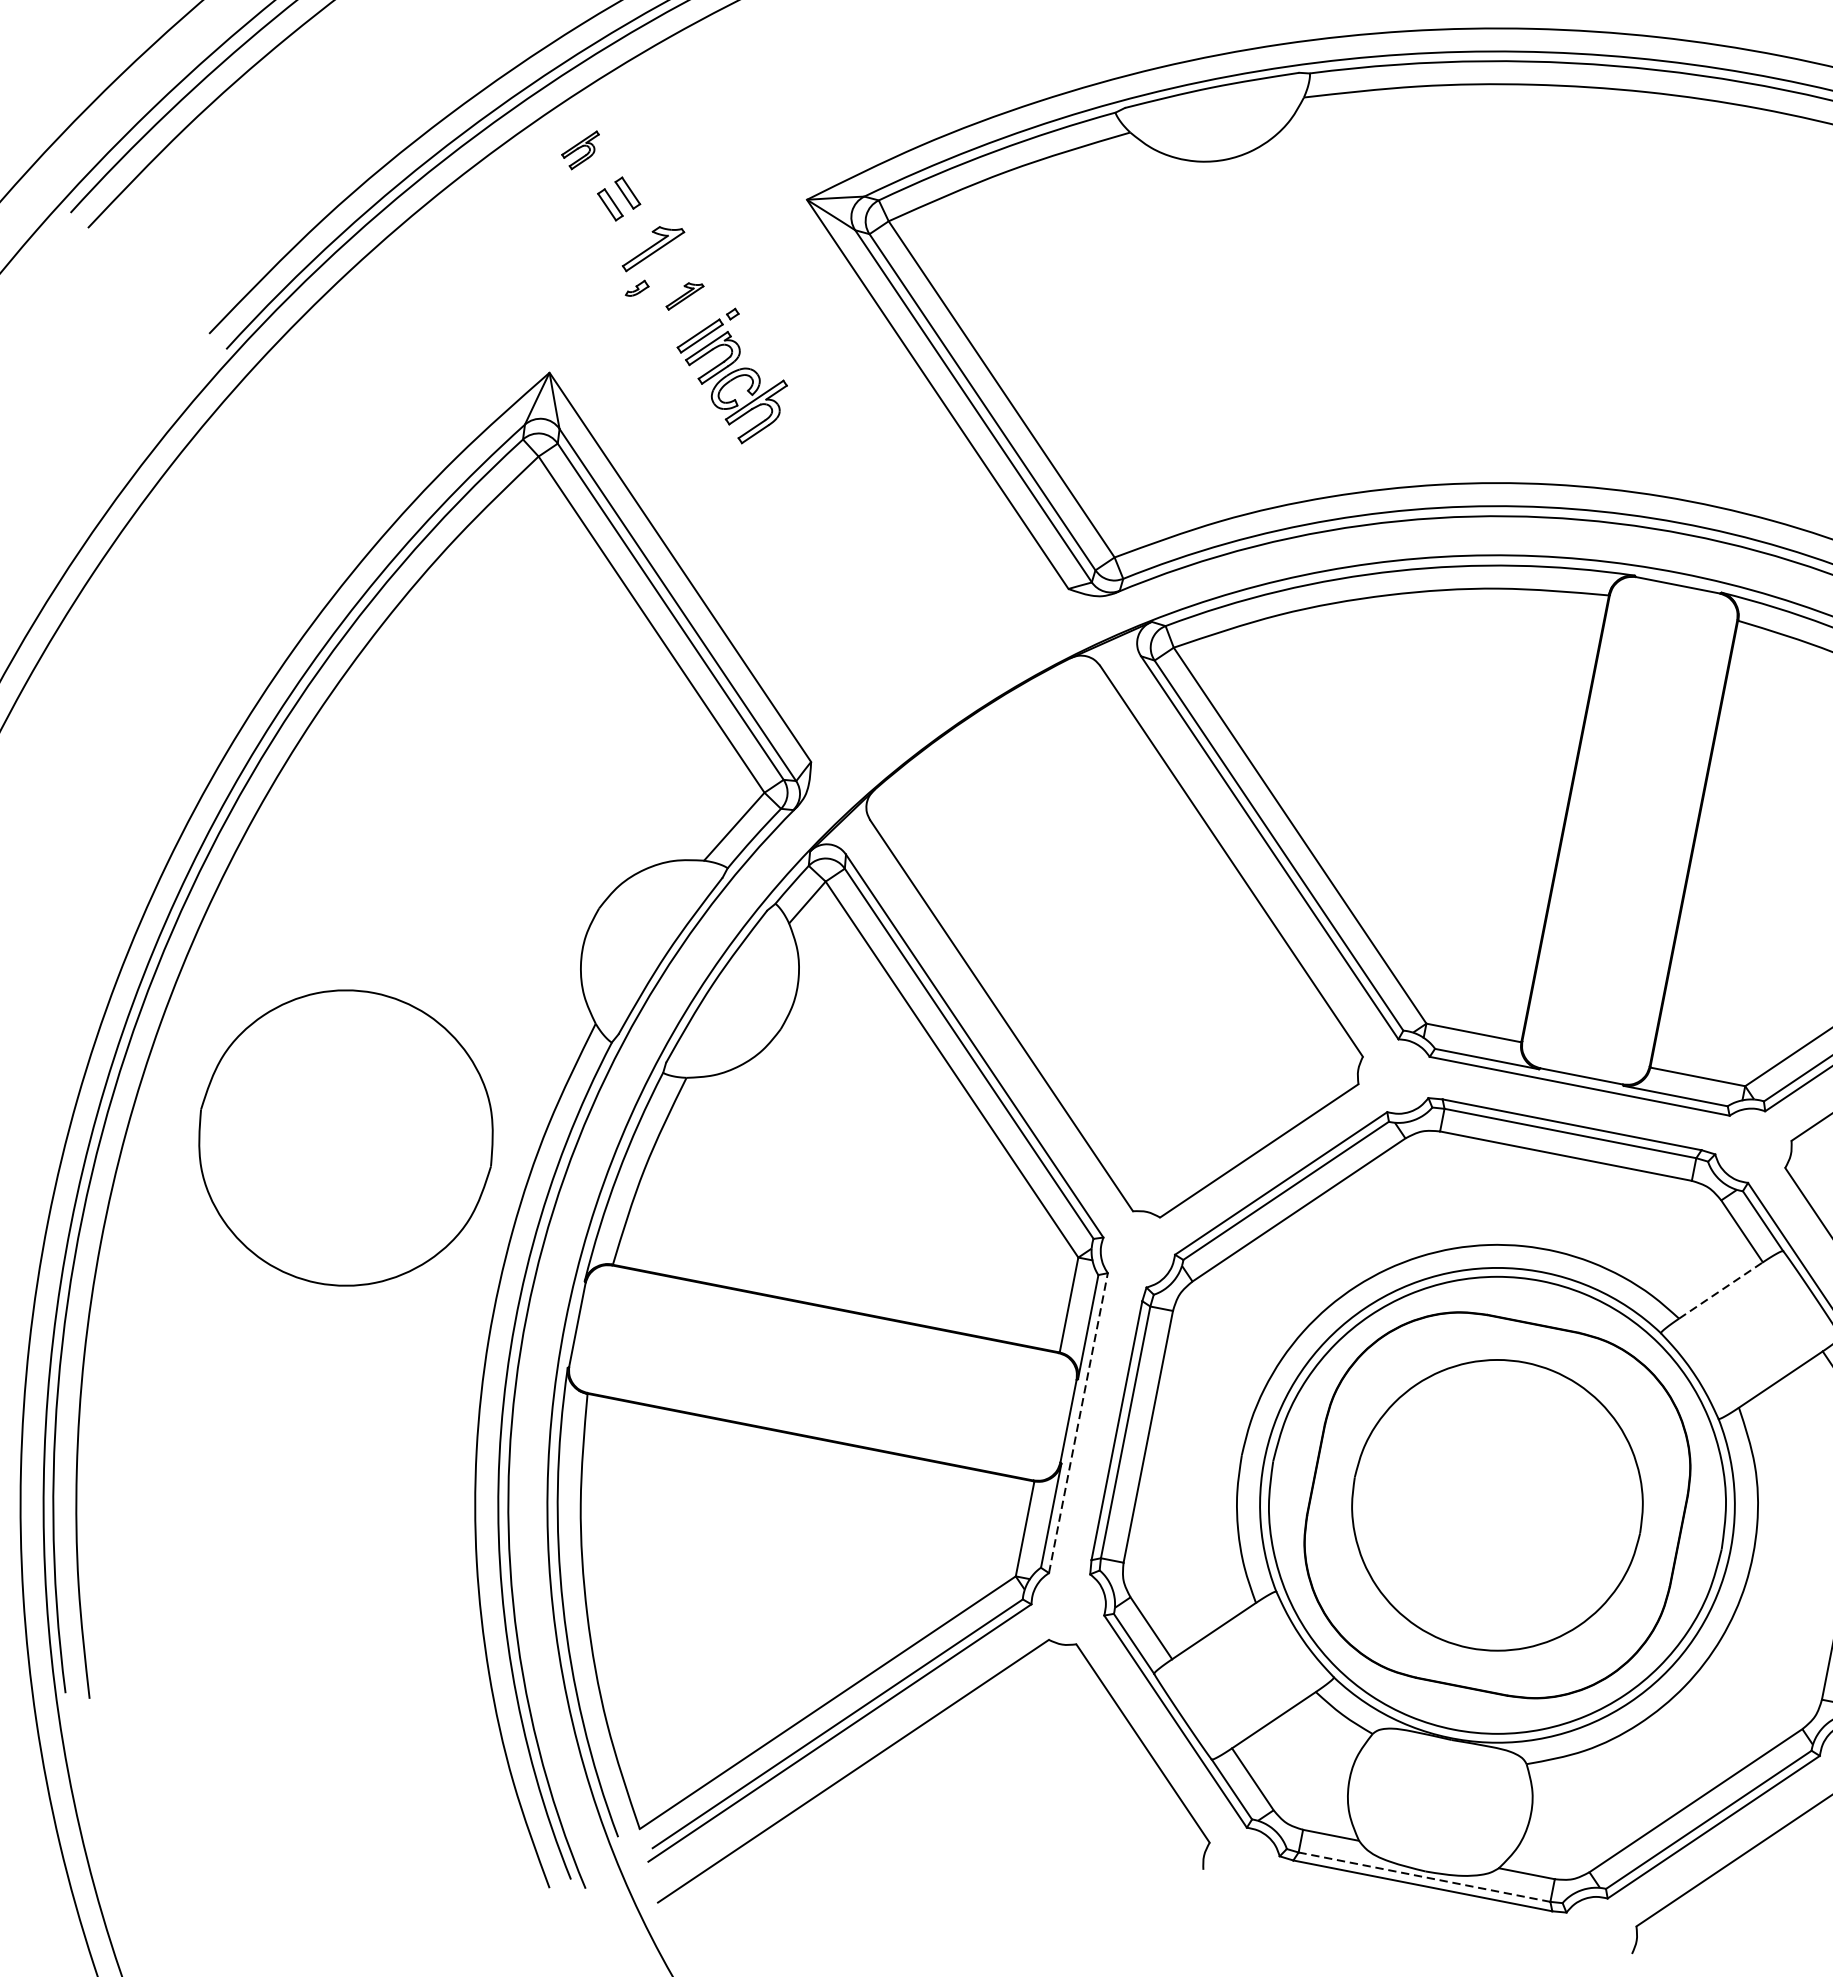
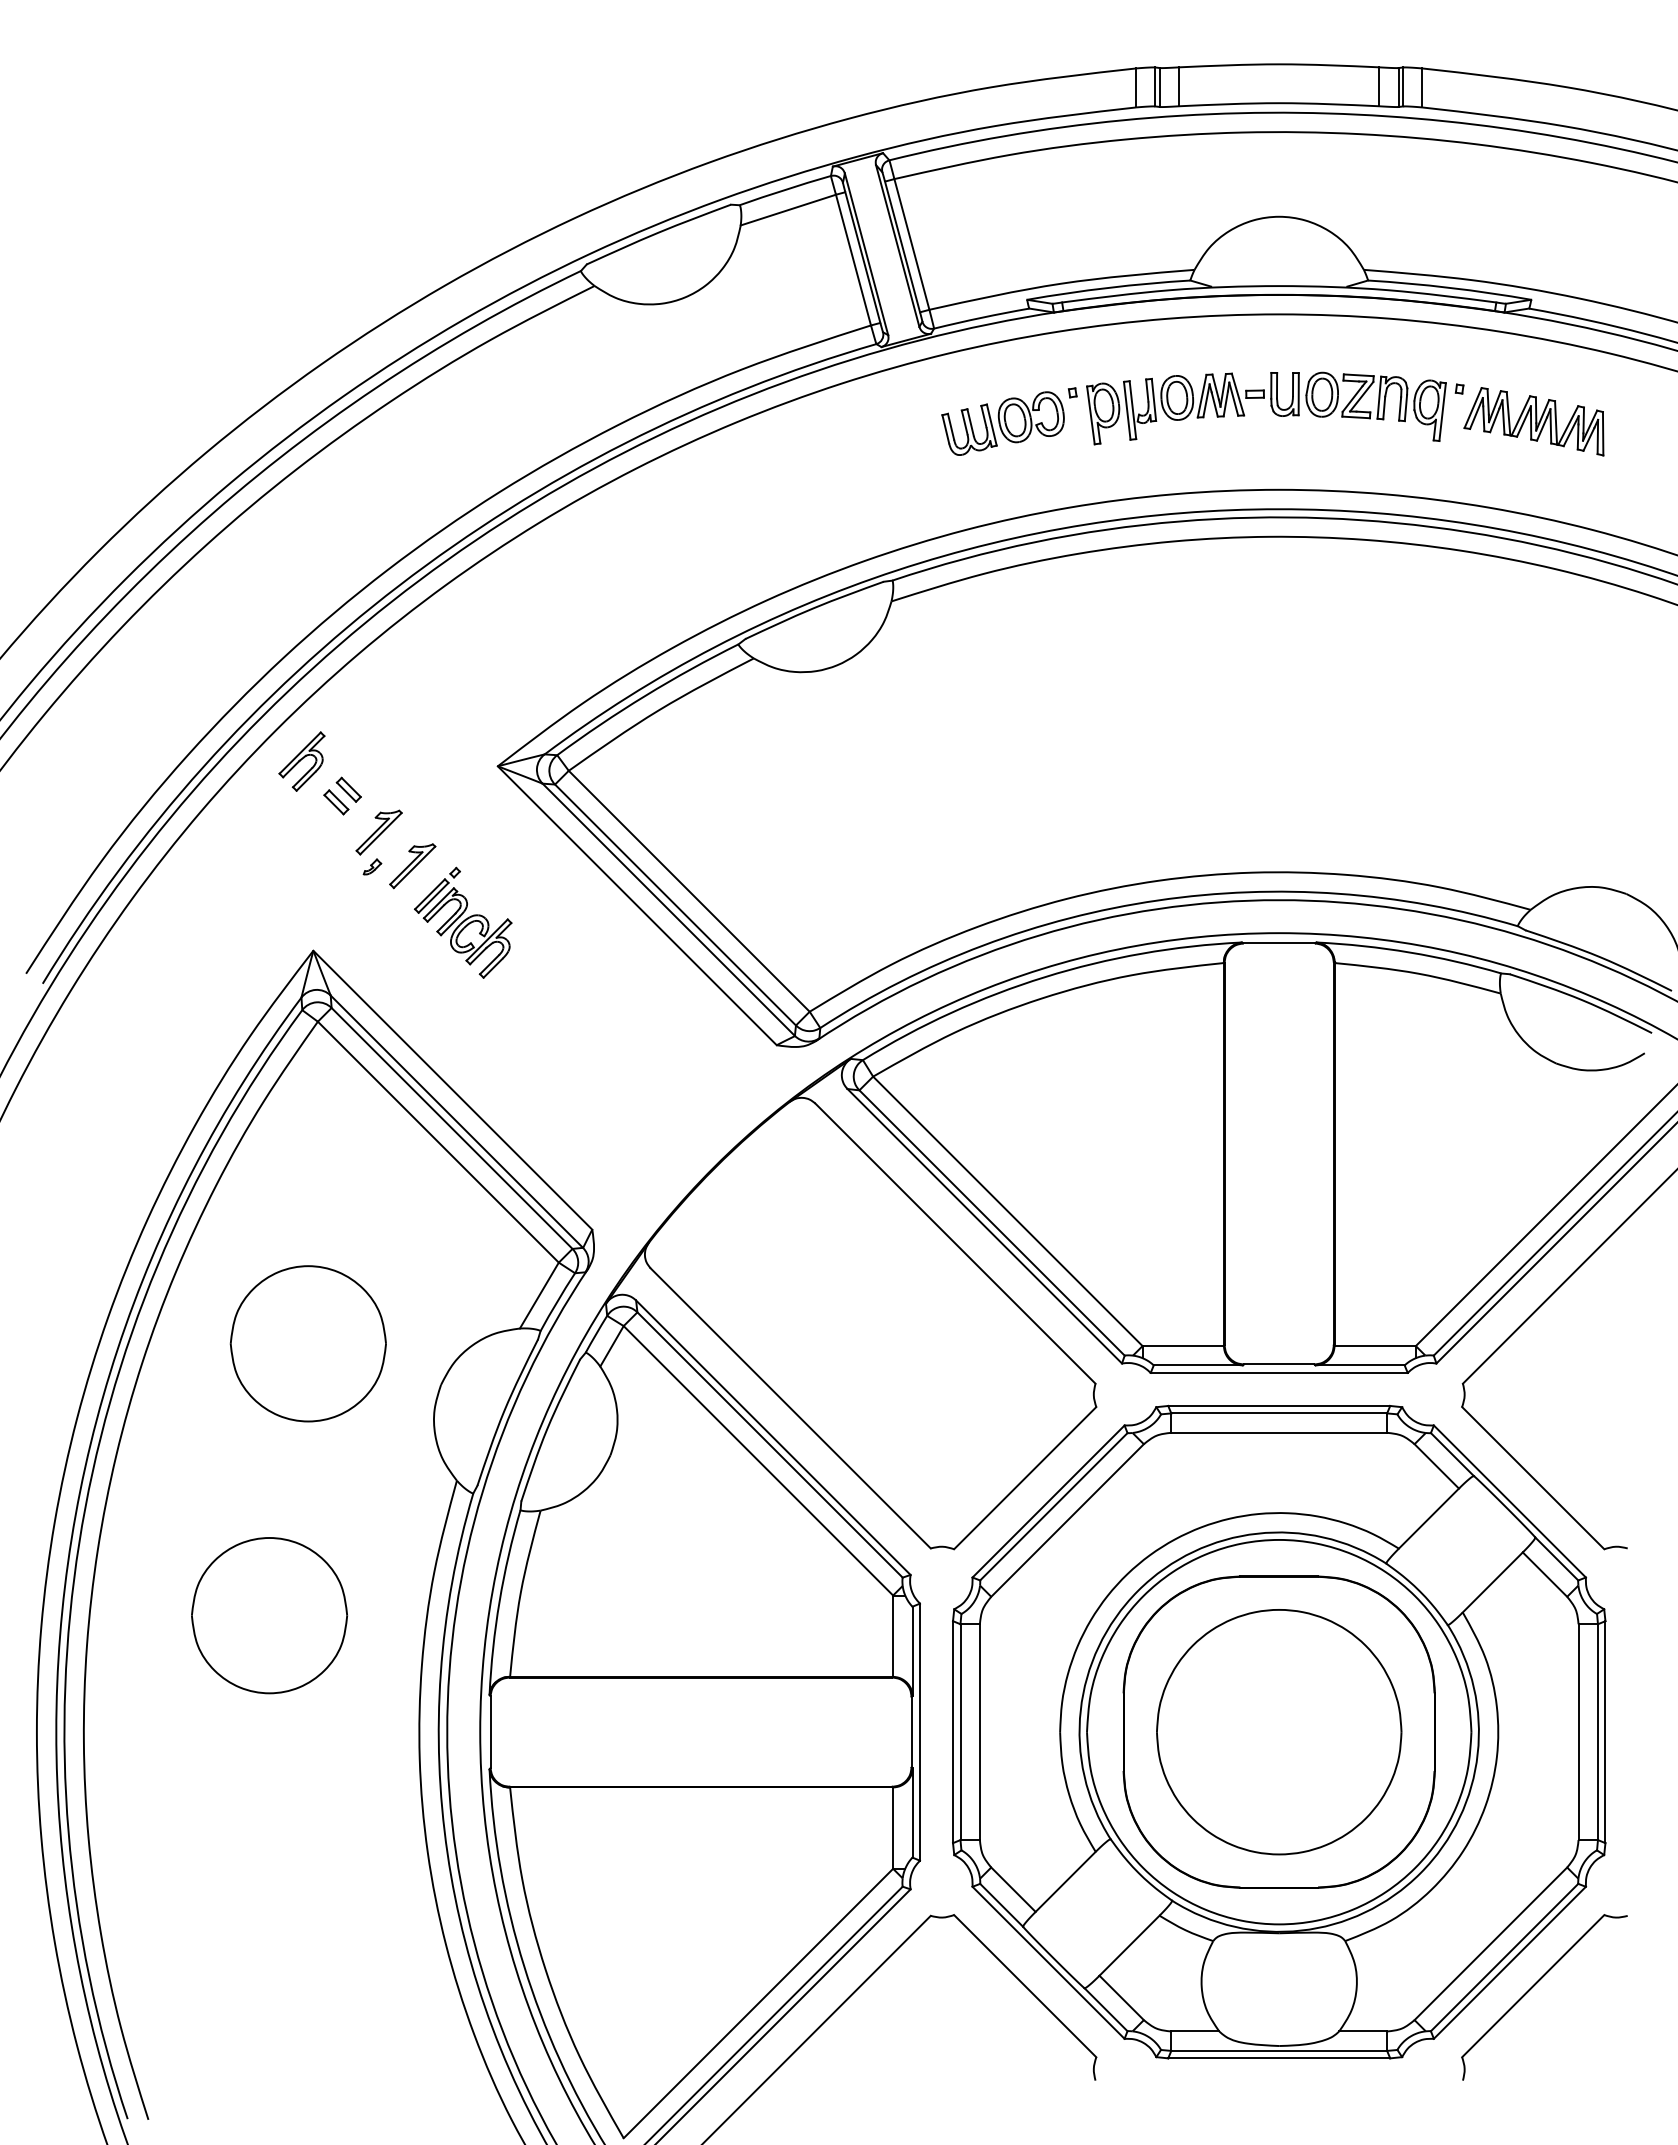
part: (579, 149) -> (301, 761), size x1.67
part: (684, 297) -> (412, 866), size x1.67
part: (452, 829) -> (307, 1343), added
part: (346, 1138) -> (269, 1615), size x0.62
line: (1721, 1290) -> (1429, 1518), dashed -> solid
line: (1078, 1423) -> (920, 1732), dashed -> solid
line: (1424, 1876) -> (1279, 2050), dashed -> solid

